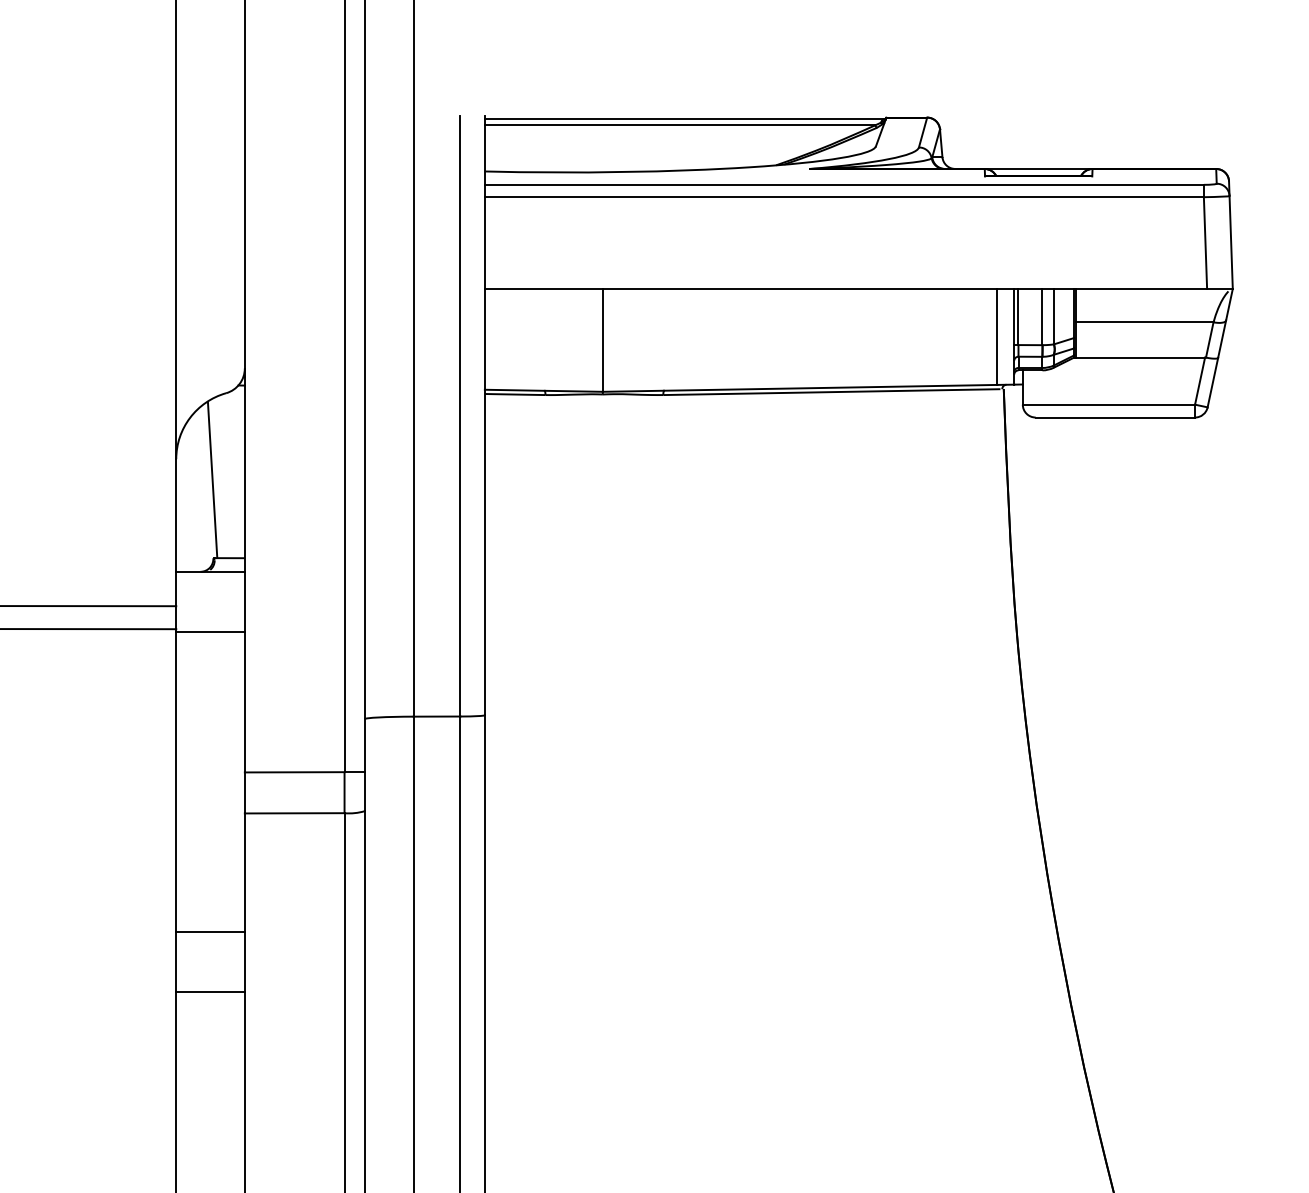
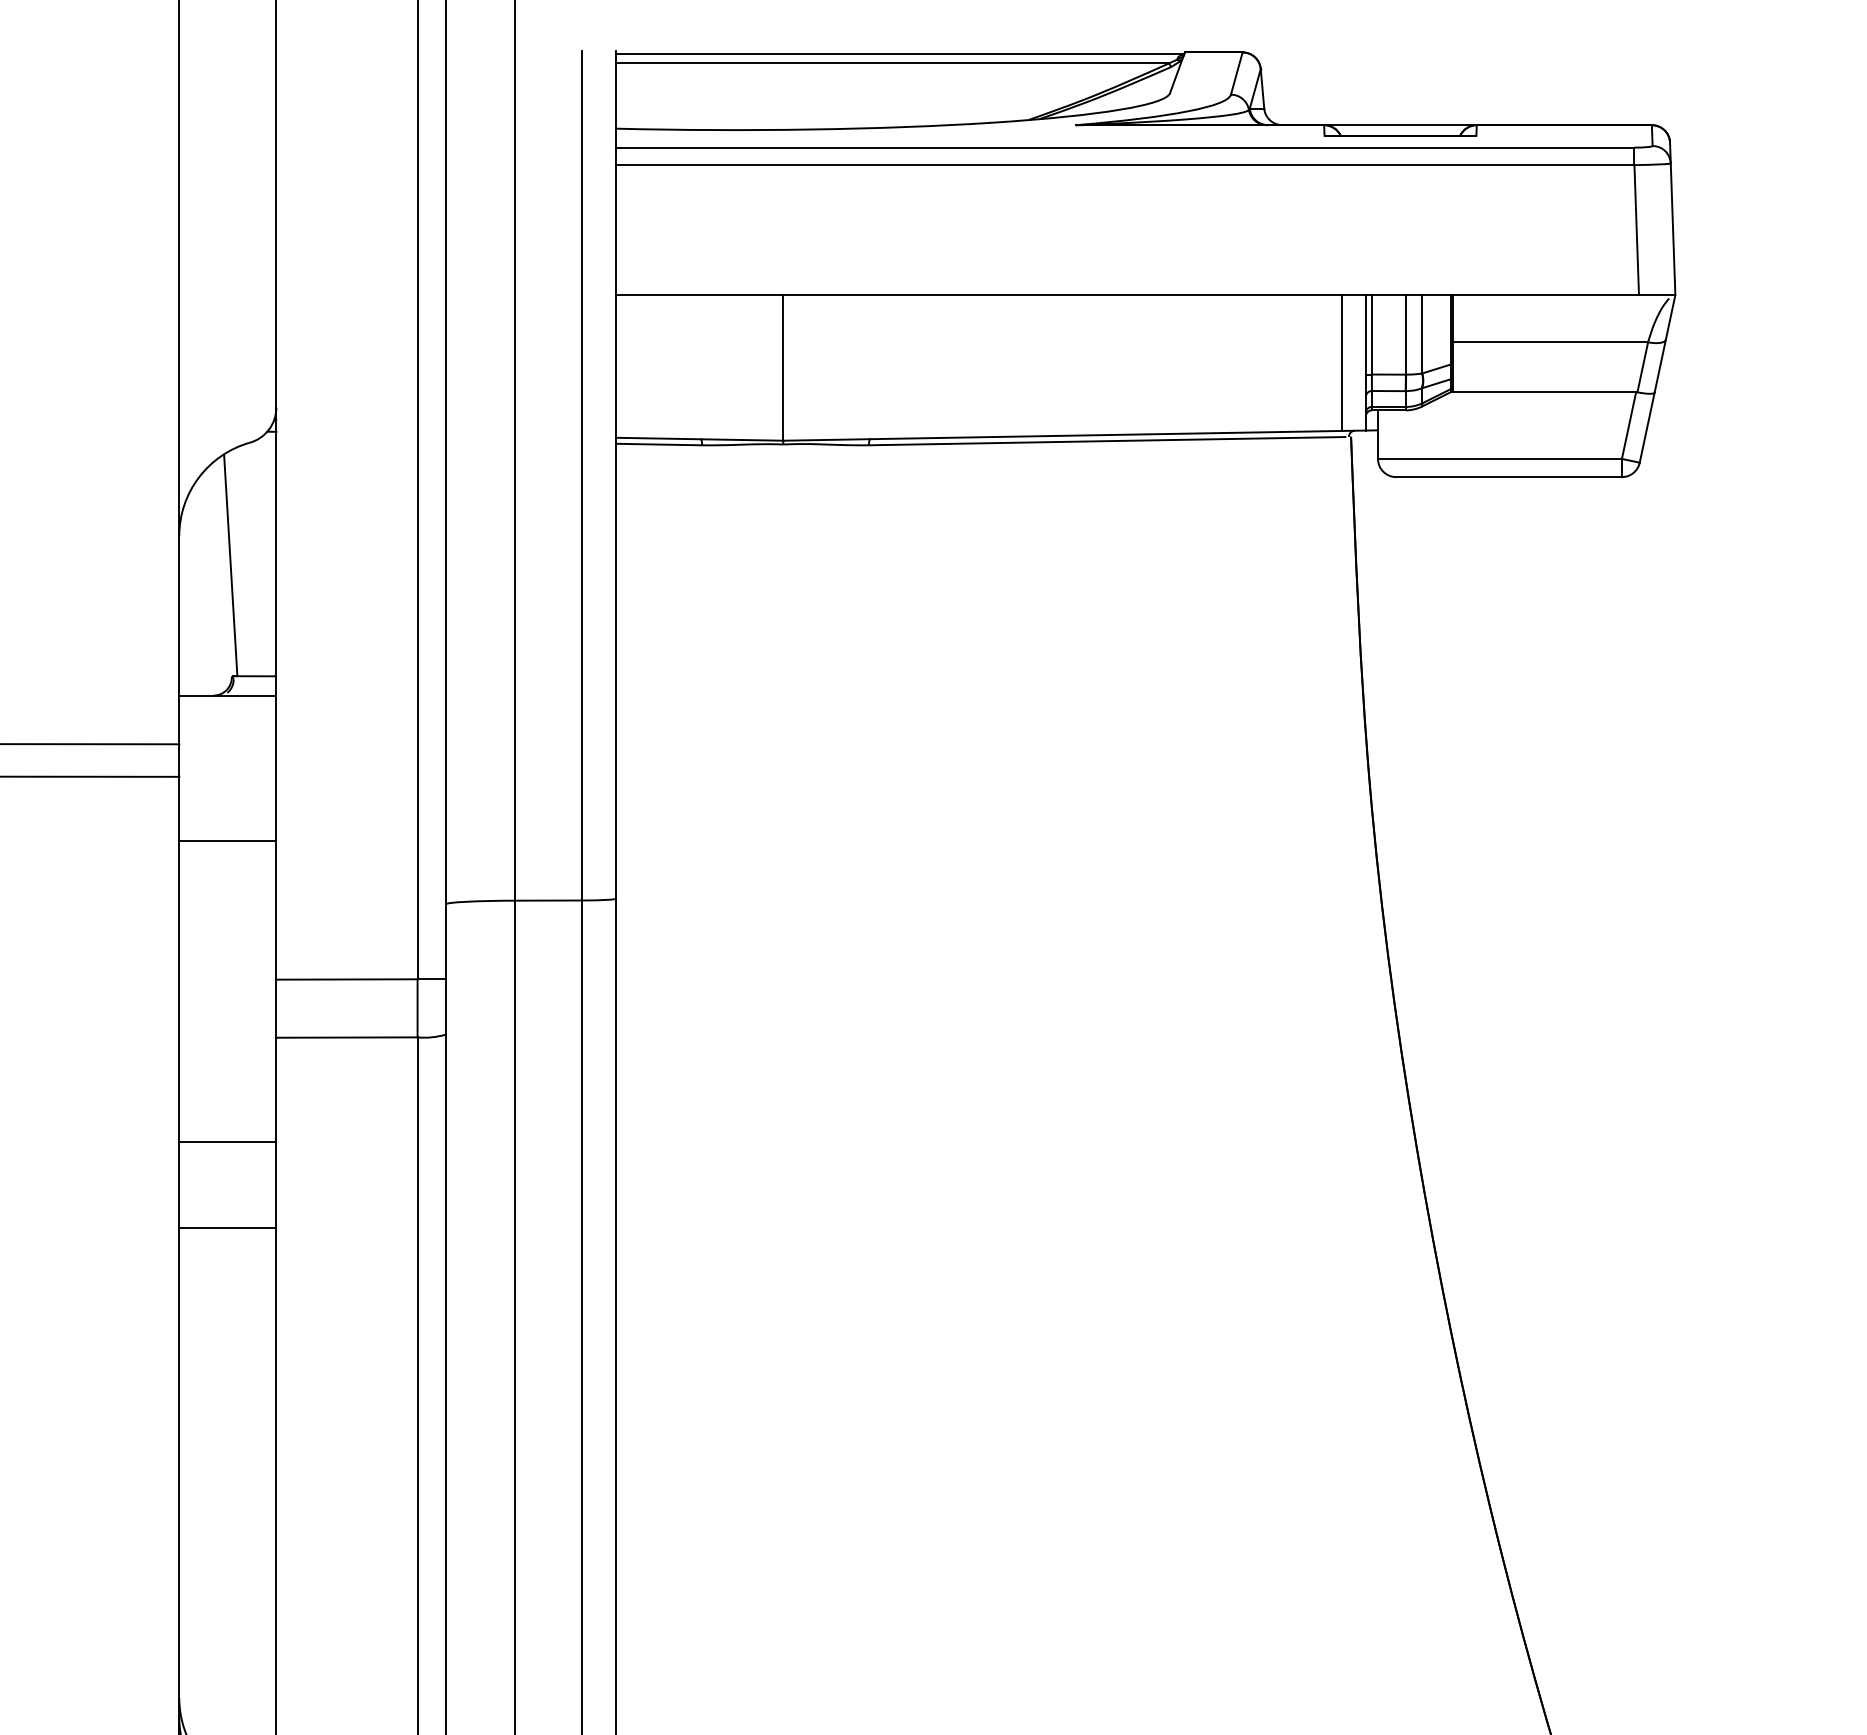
line: (210, 631) -> (227, 840), moved
line: (210, 931) -> (227, 1142), moved
line: (210, 991) -> (227, 1228), moved

